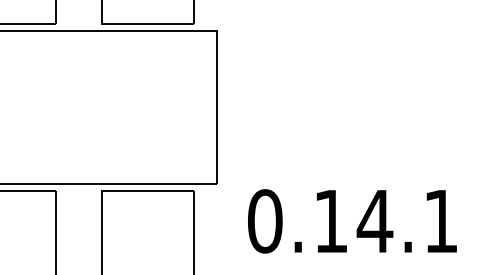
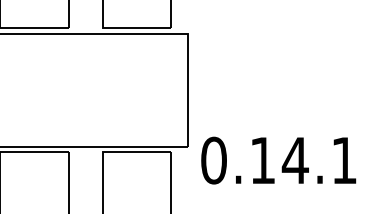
text: (352, 221) -> (278, 160), moved

